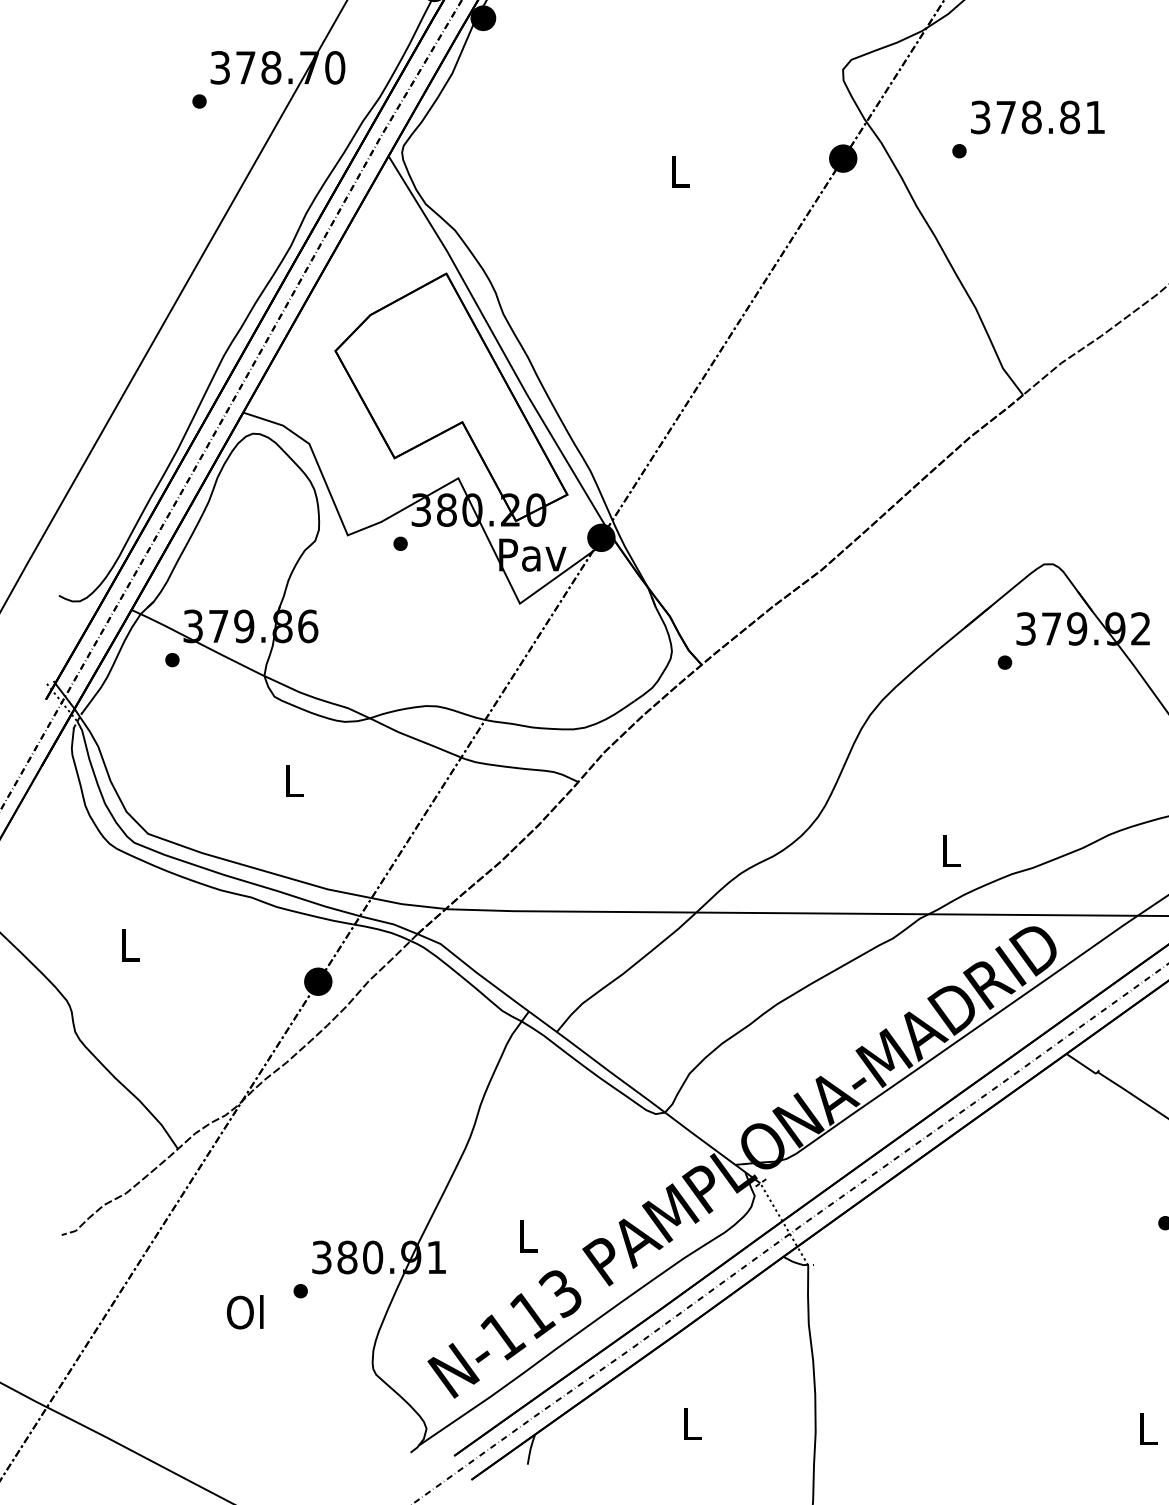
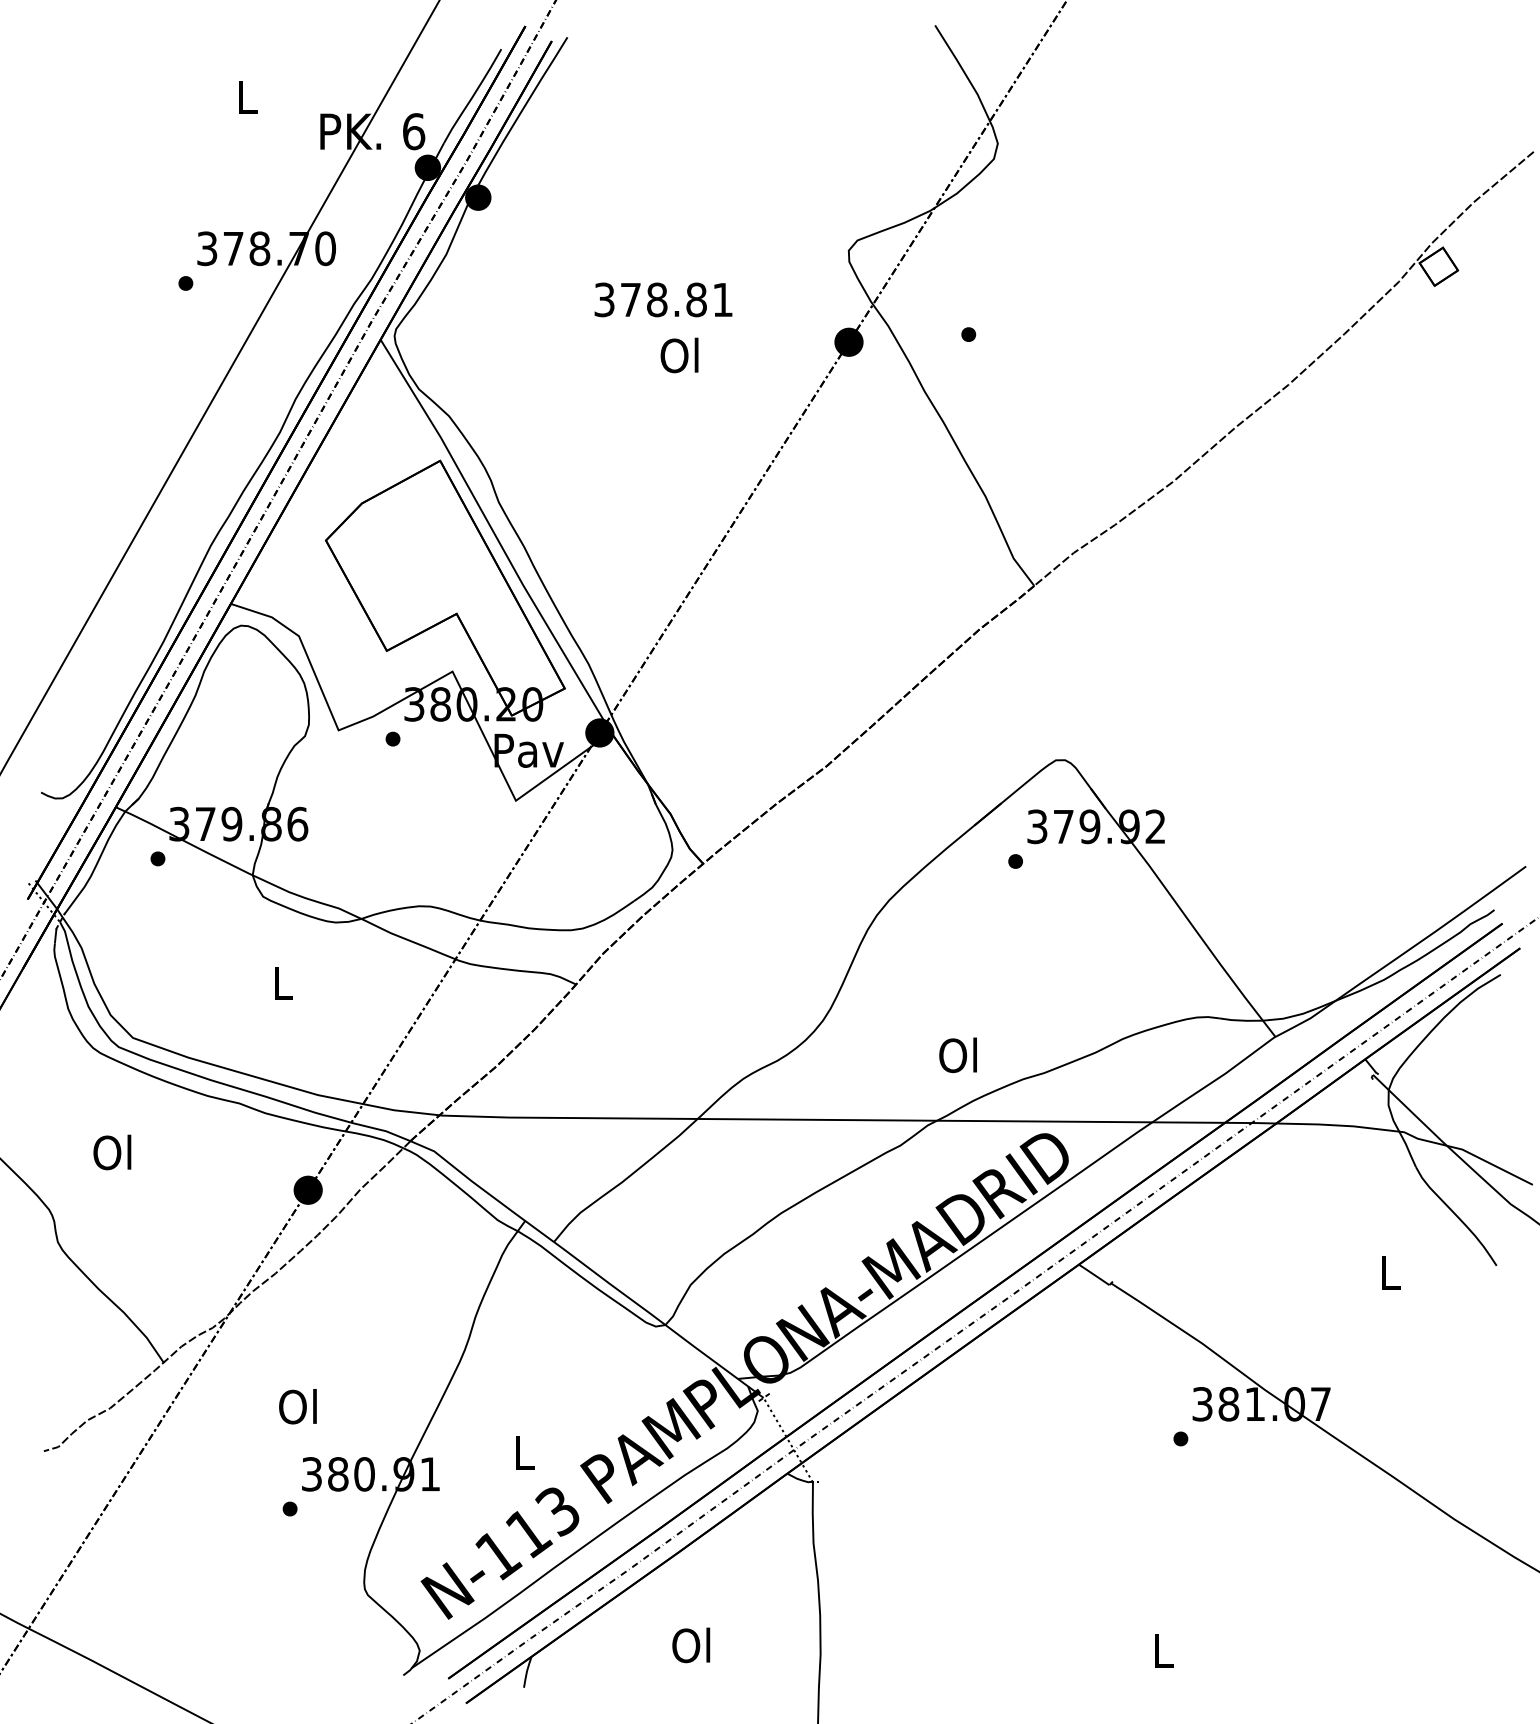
text: (1037, 117) -> (663, 299), moved
text: (678, 171) -> (679, 355), L -> Ol
text: (948, 850) -> (957, 1055), L -> Ol
text: (128, 945) -> (112, 1152), L -> Ol
text: (244, 1312) -> (297, 1406), moved
text: (690, 1423) -> (691, 1645), L -> Ol

